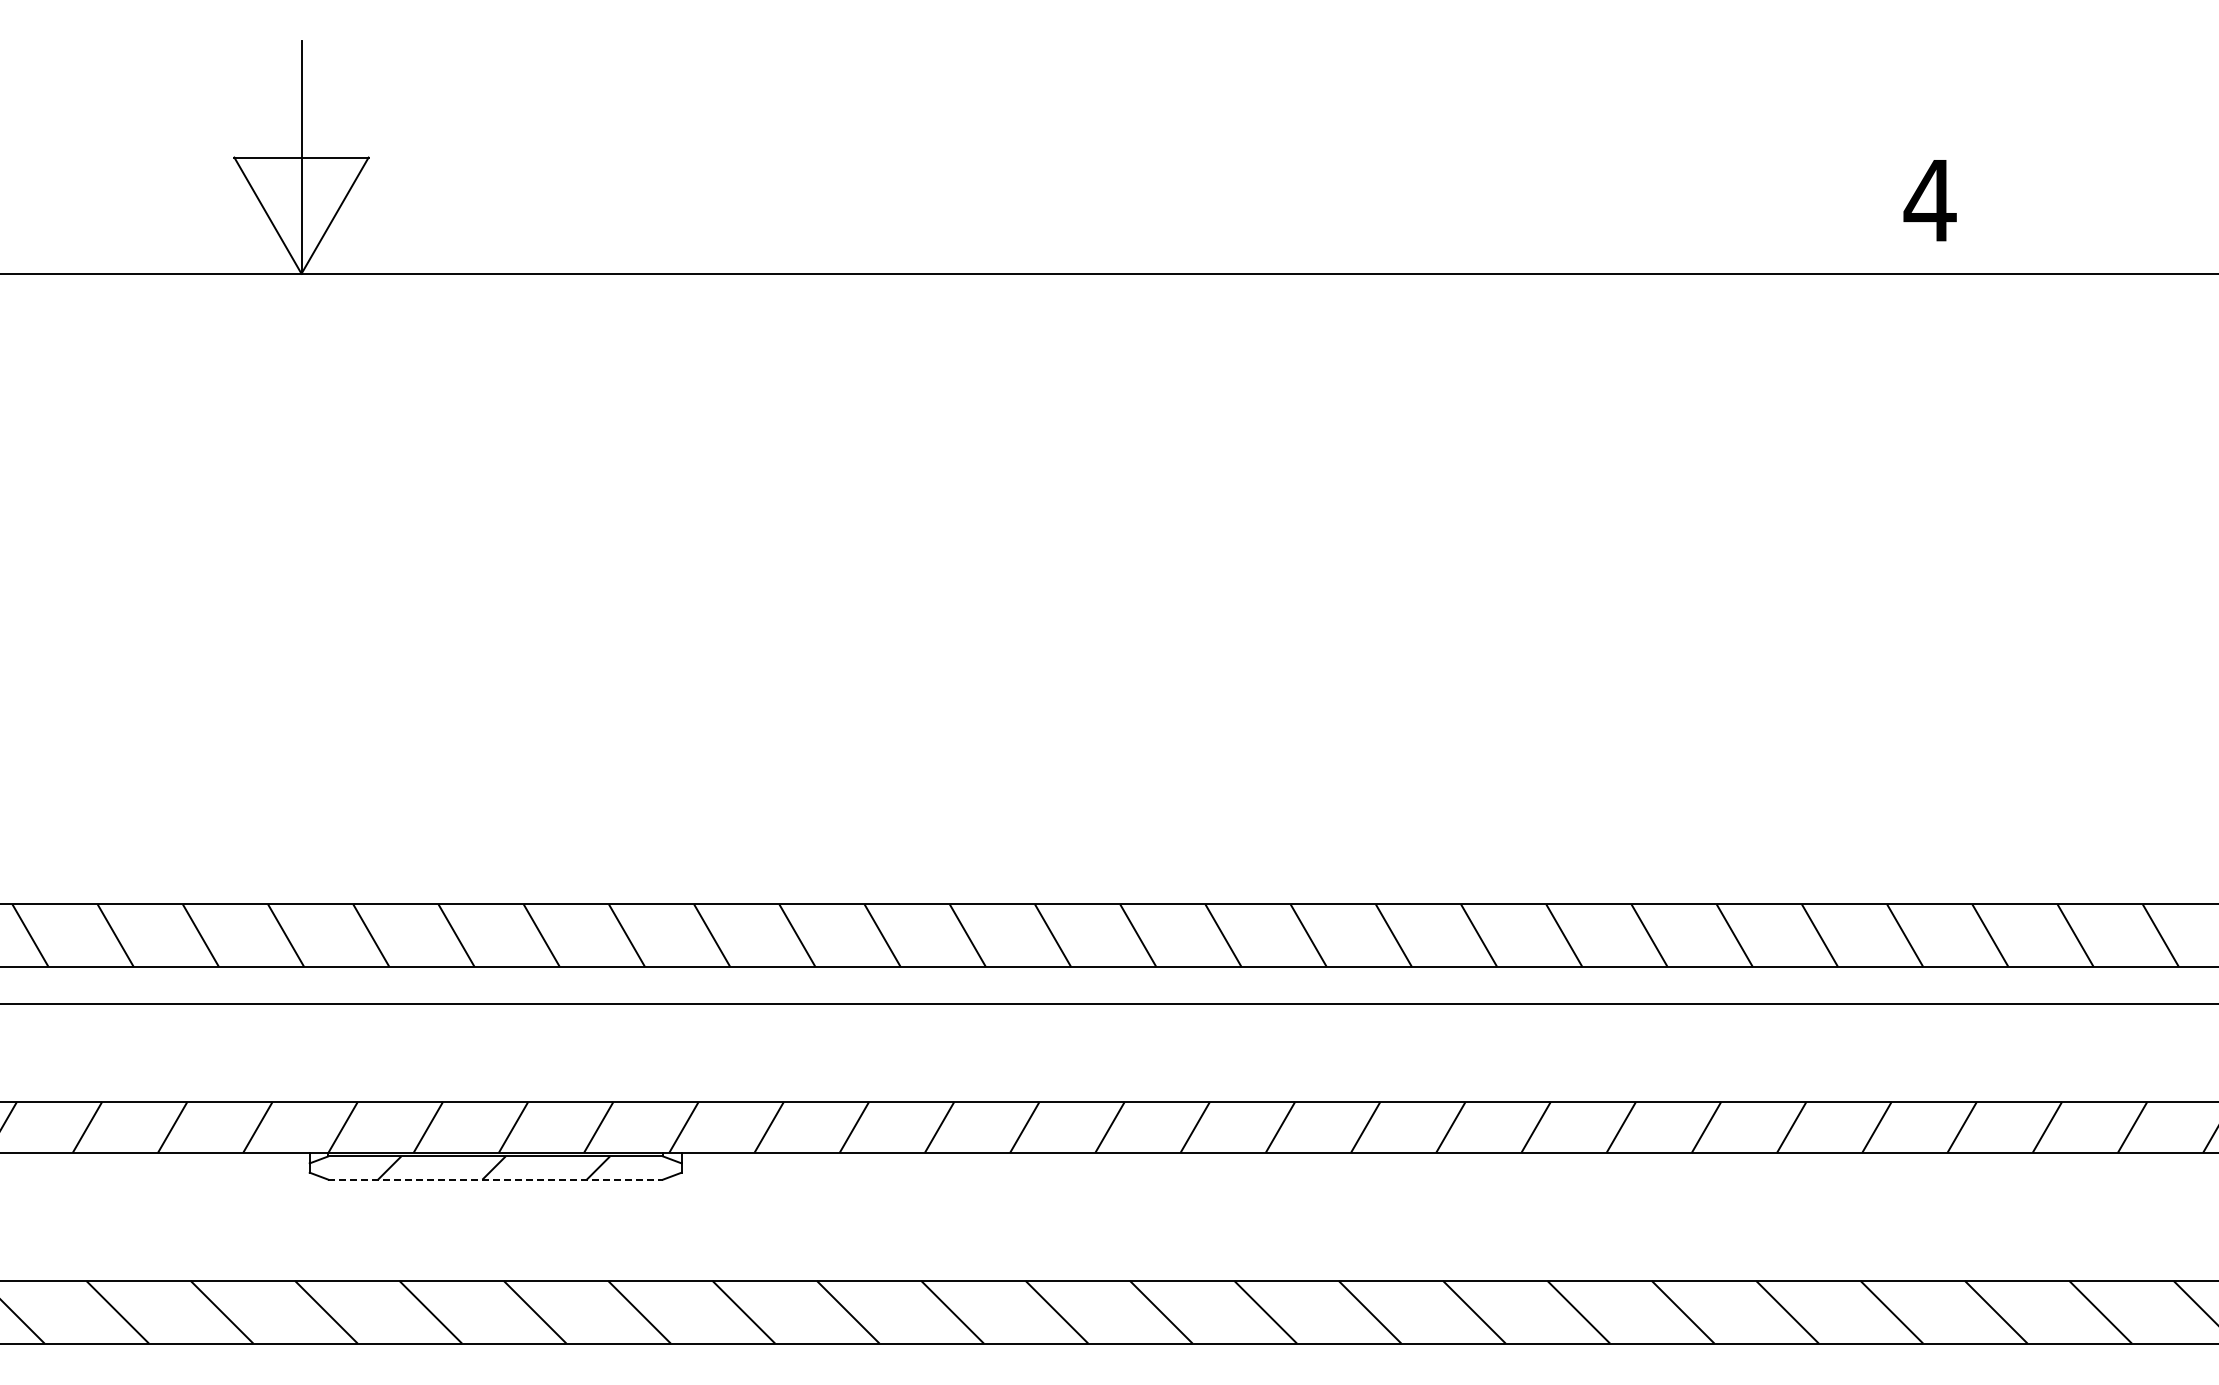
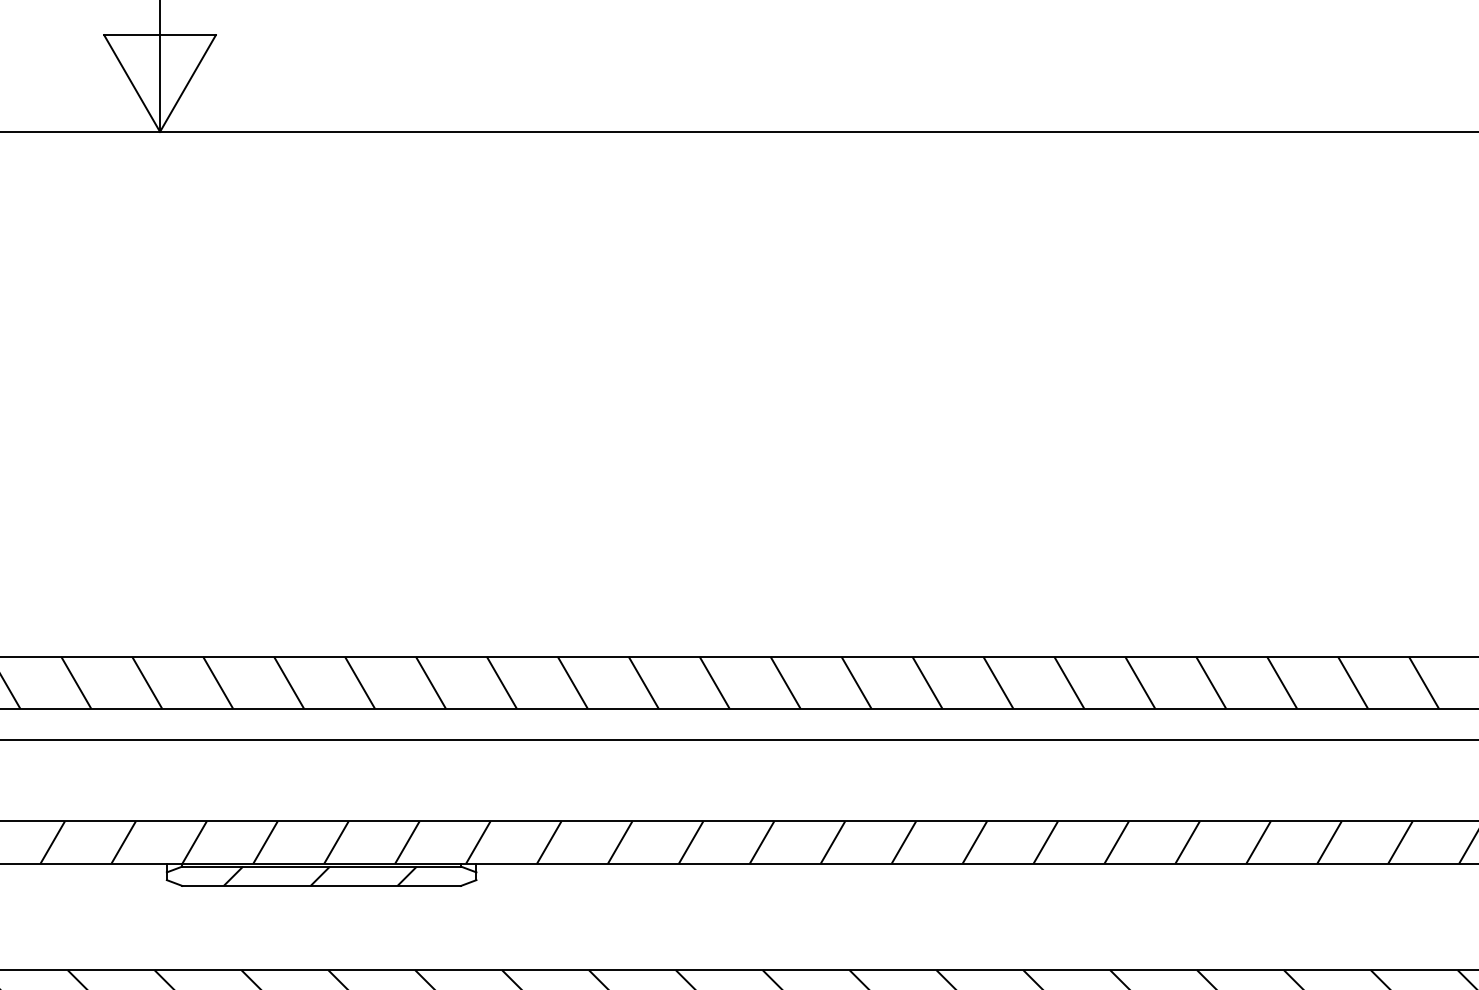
line: (496, 1179) -> (322, 885), dashed -> solid

